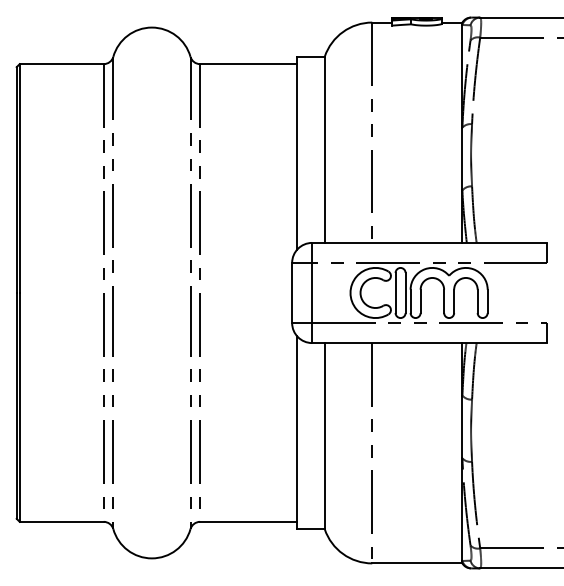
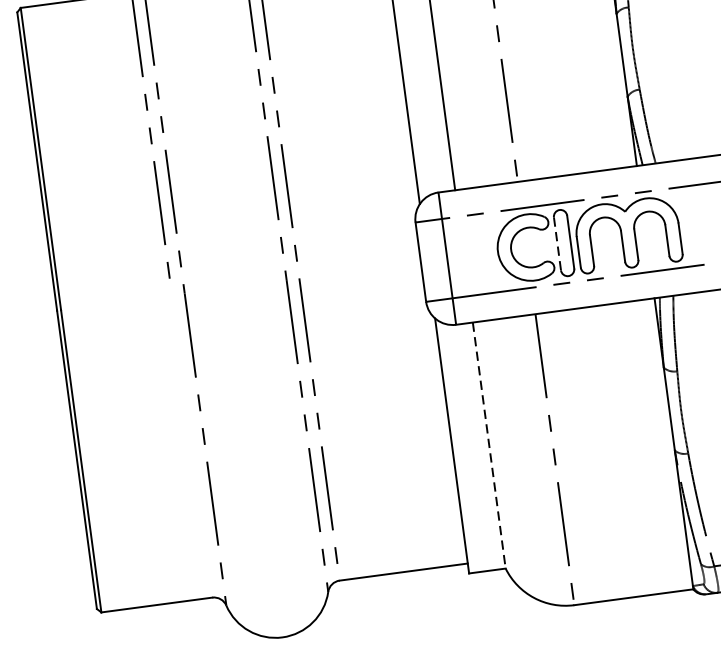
line: (395, 293) -> (557, 244), solid -> dashed
line: (103, 400) -> (190, 437), removed
line: (324, 436) -> (488, 446), solid -> dashed

